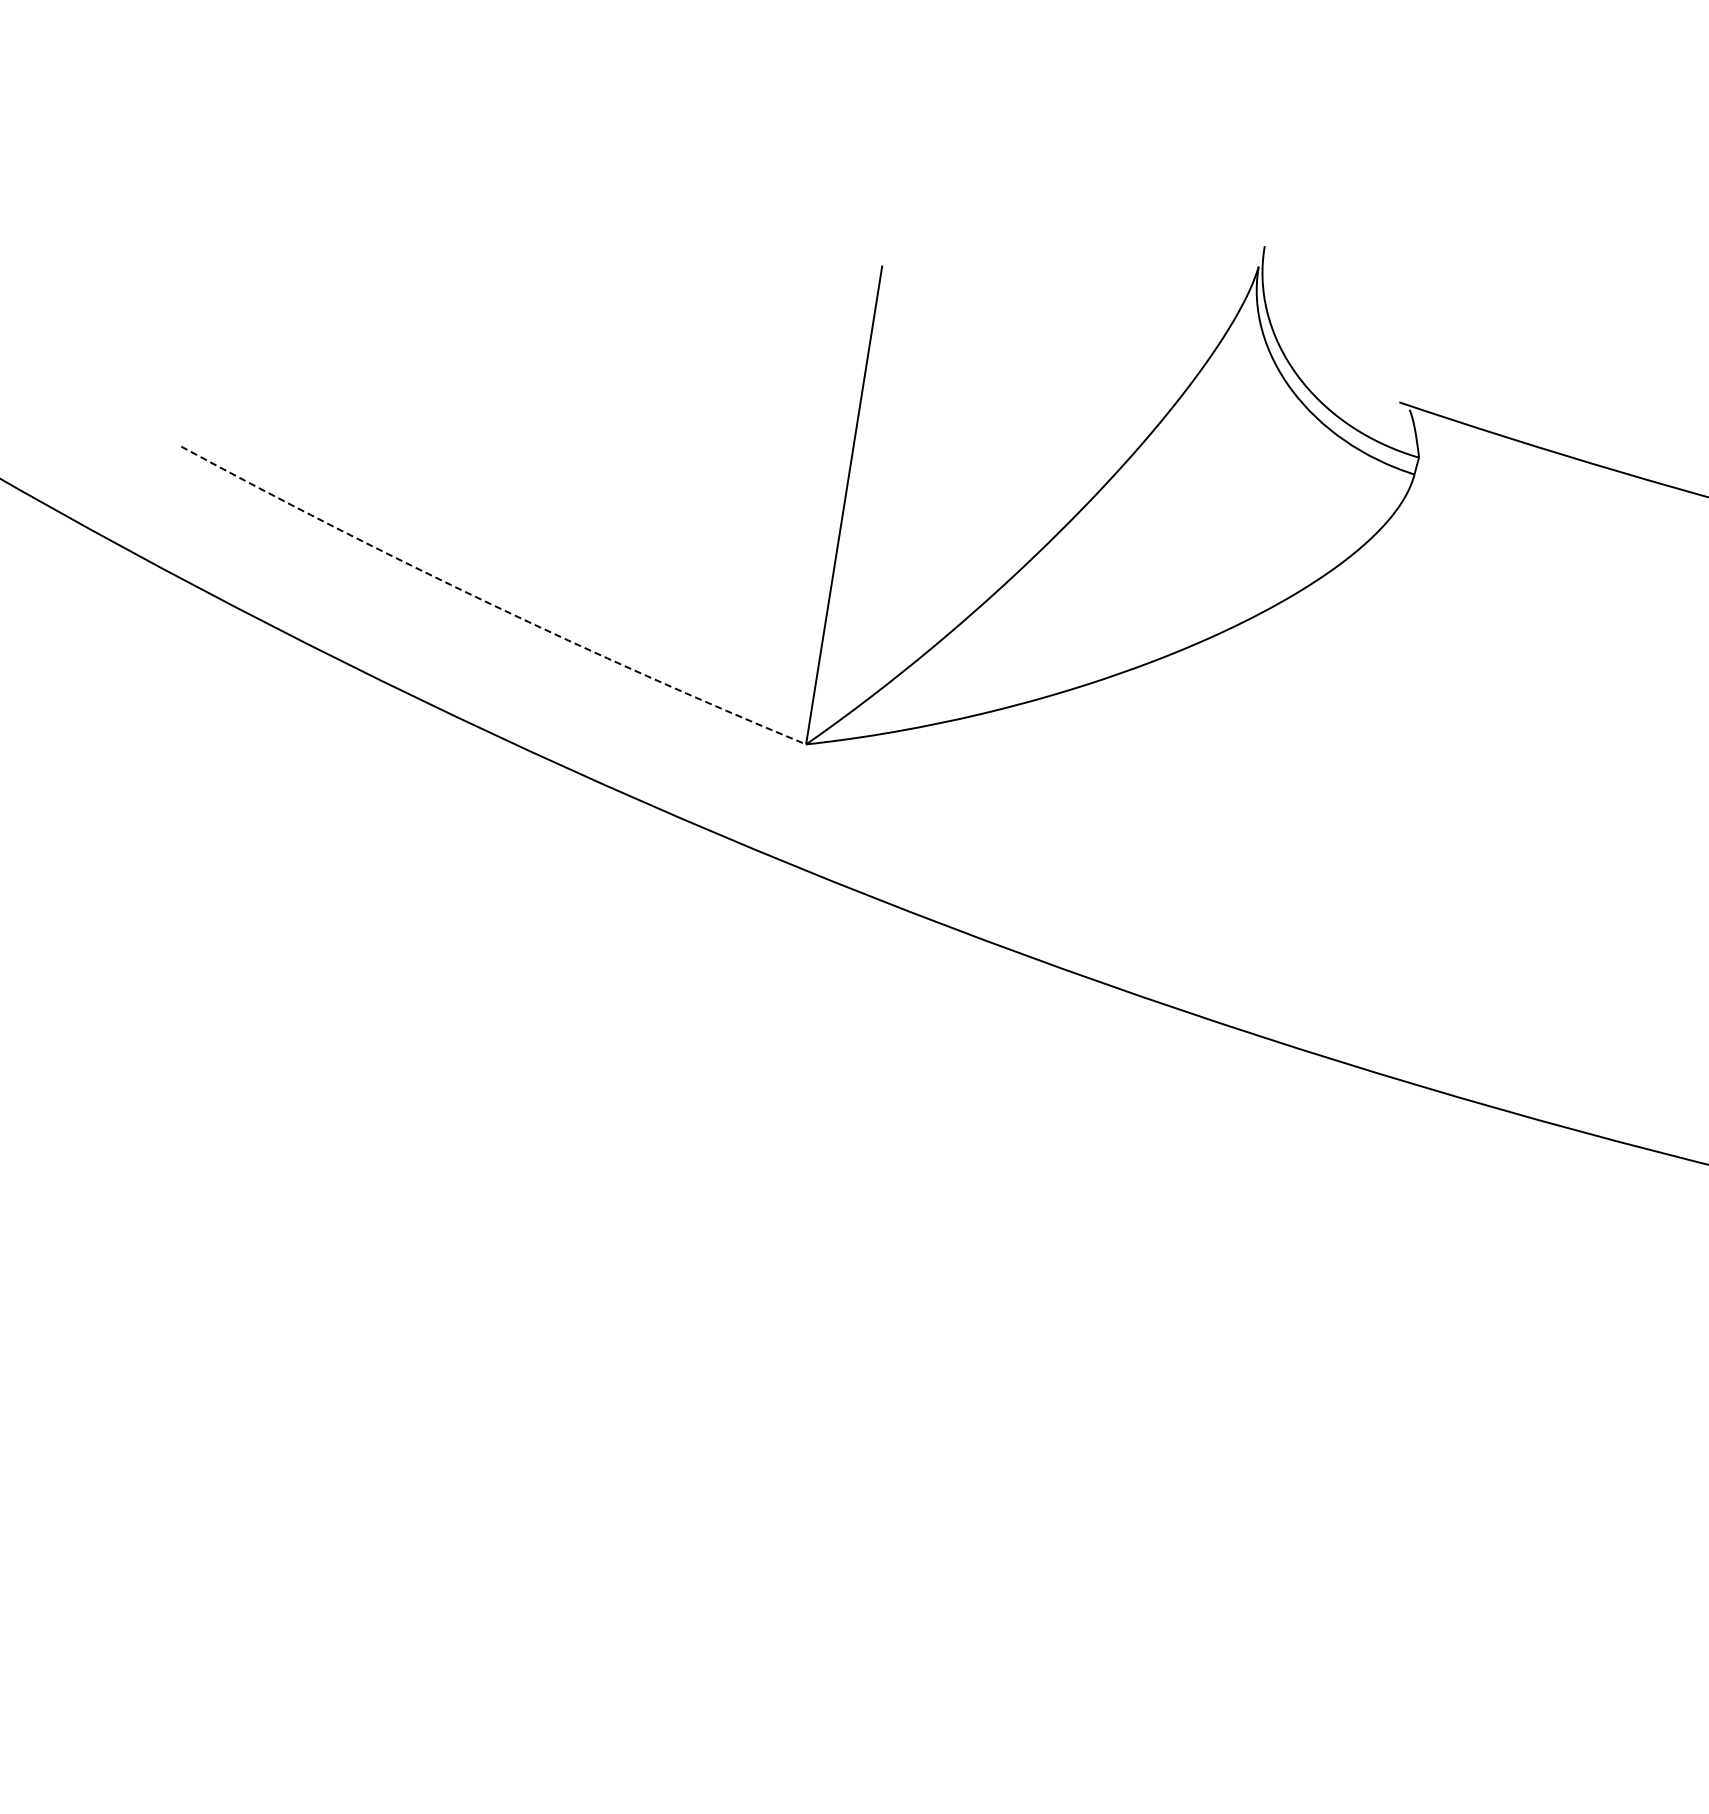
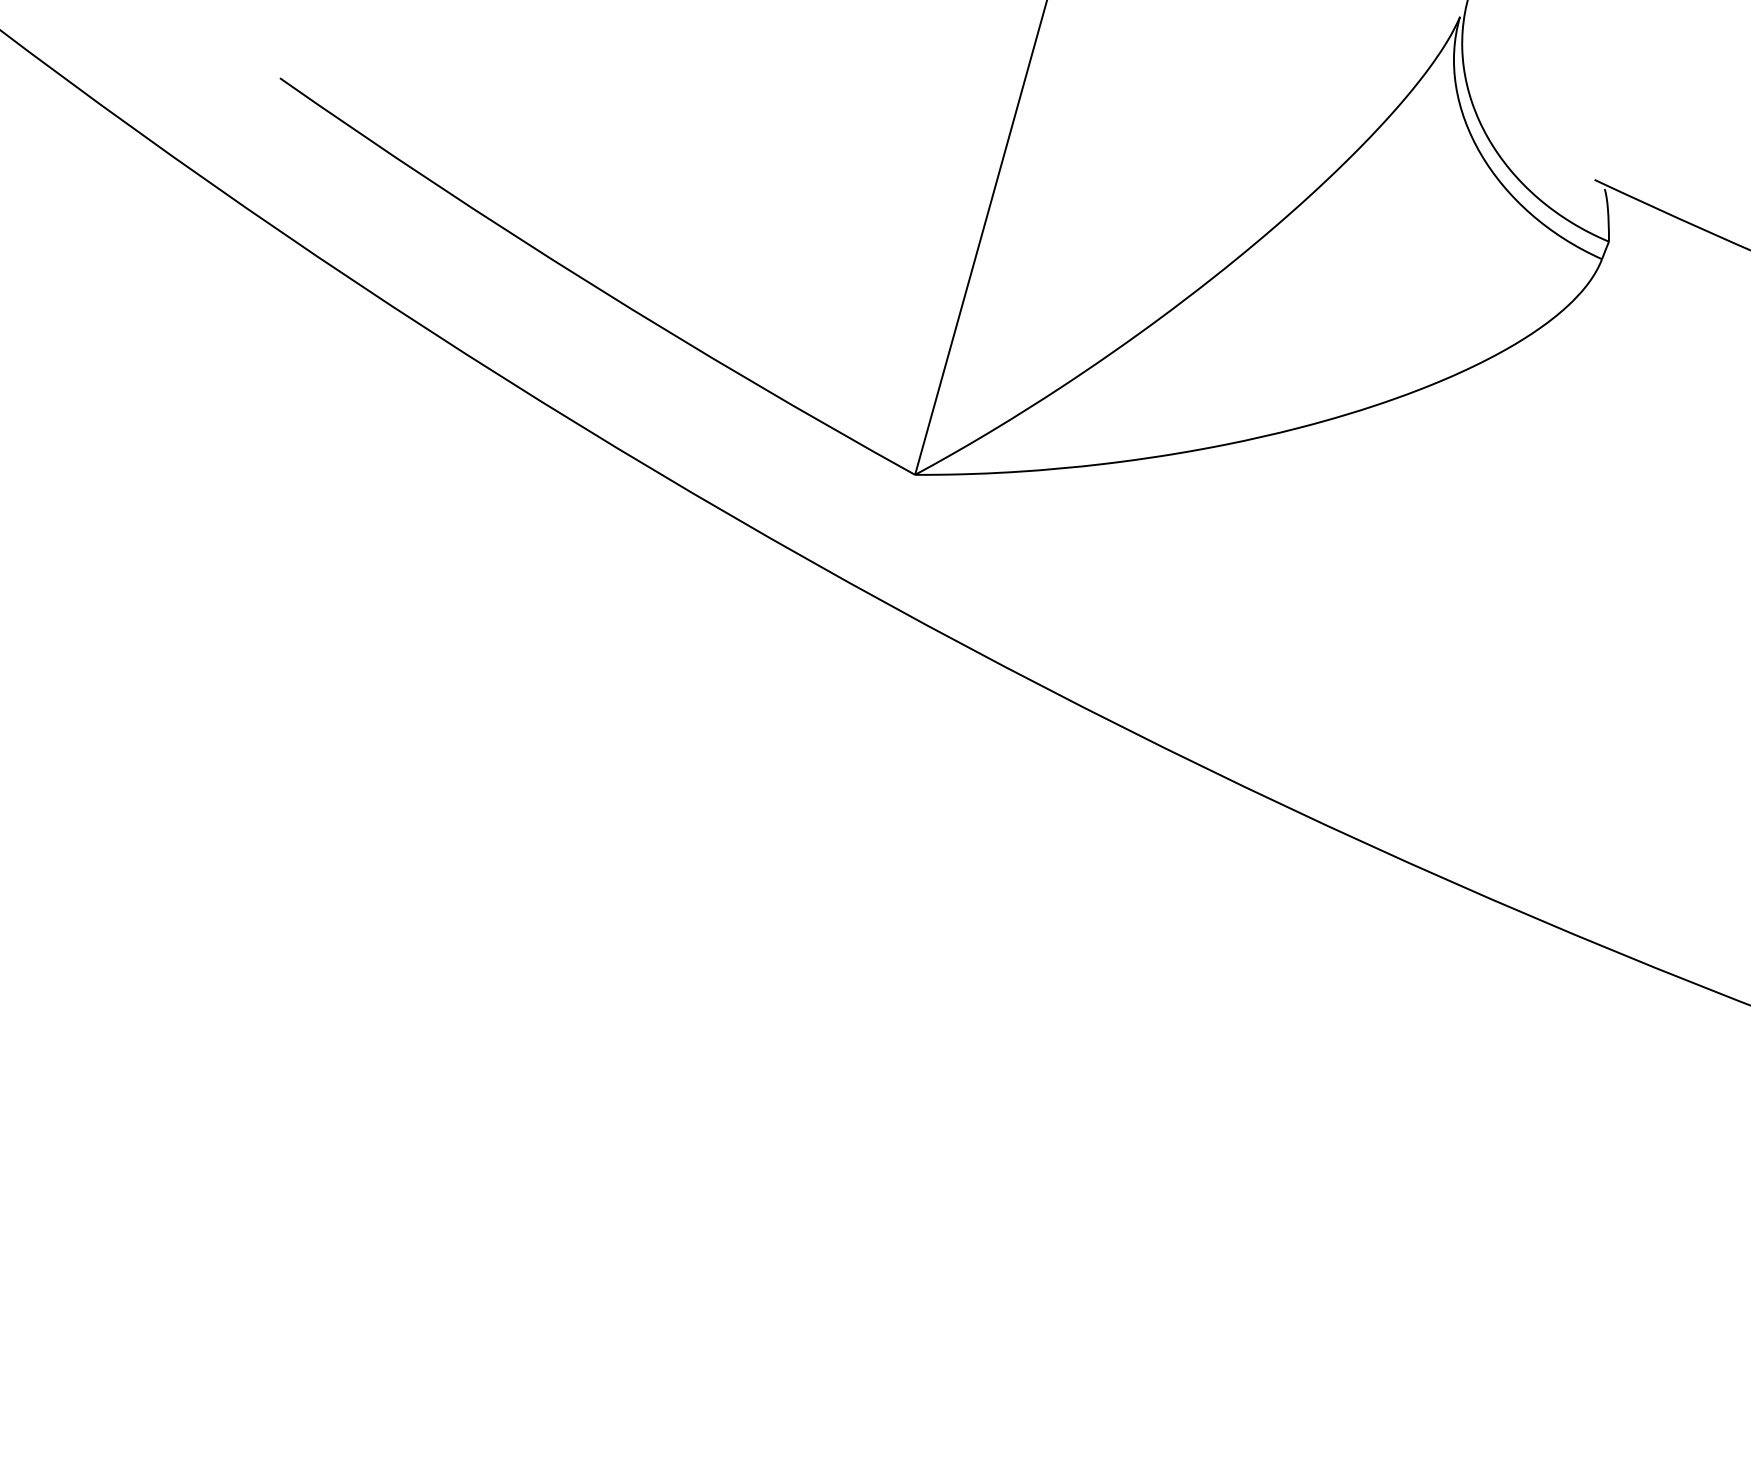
arc: (489, 603) -> (592, 284), dashed -> solid

